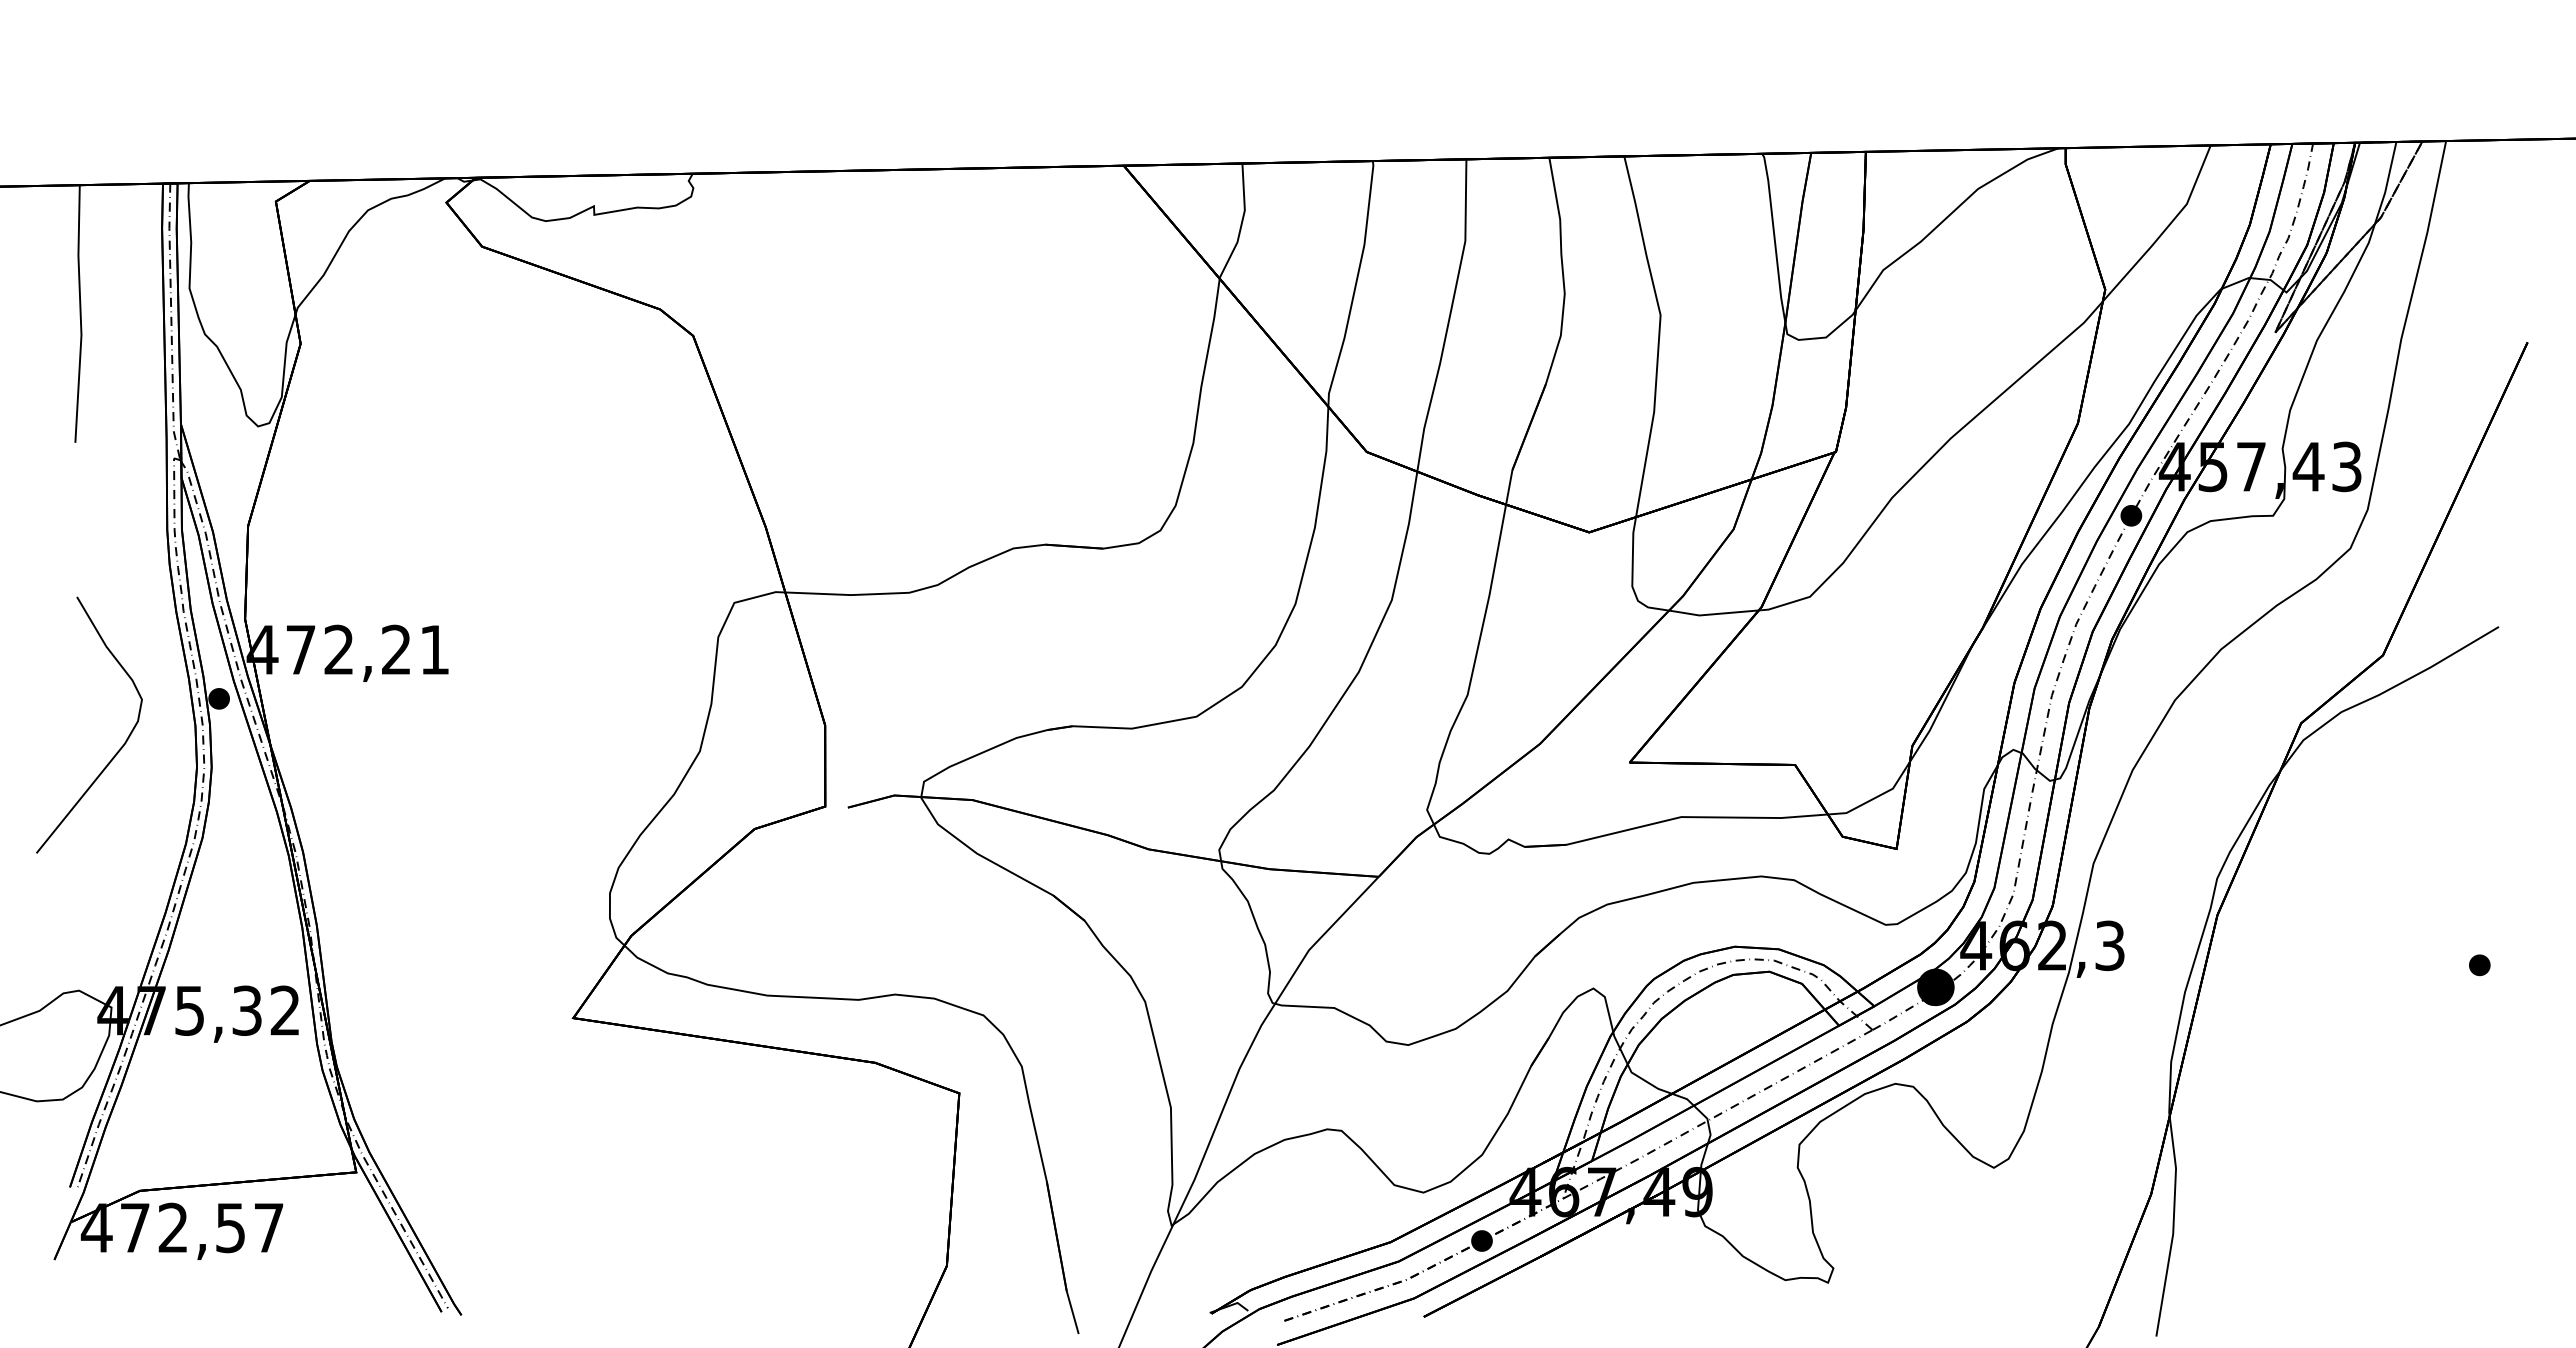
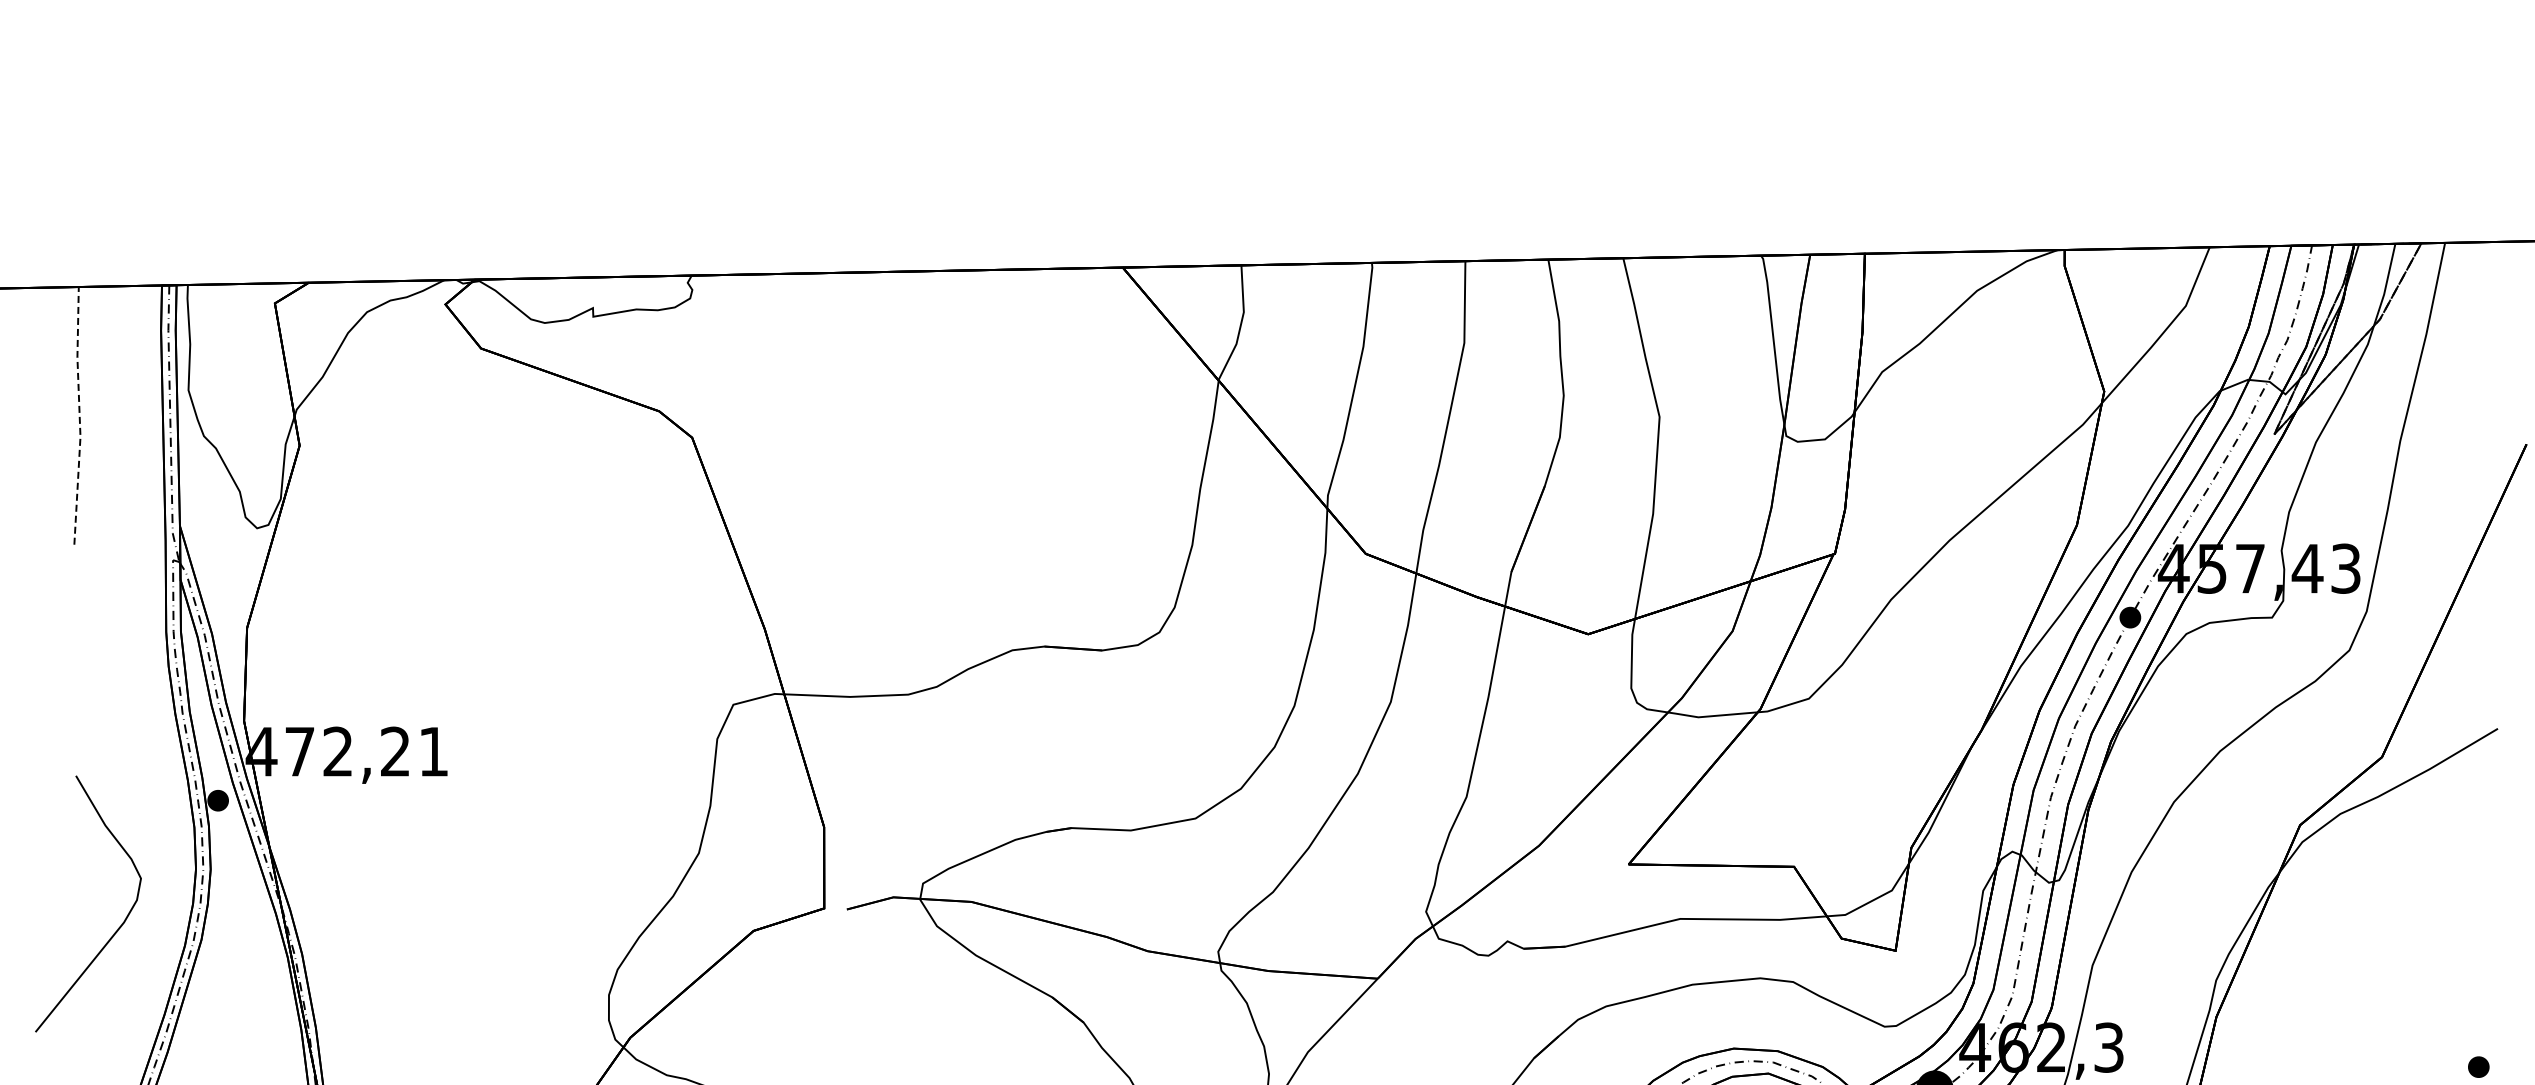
line: (80, 313) -> (79, 415), solid -> dashed
curve: (119, 748) -> (118, 927), moved

